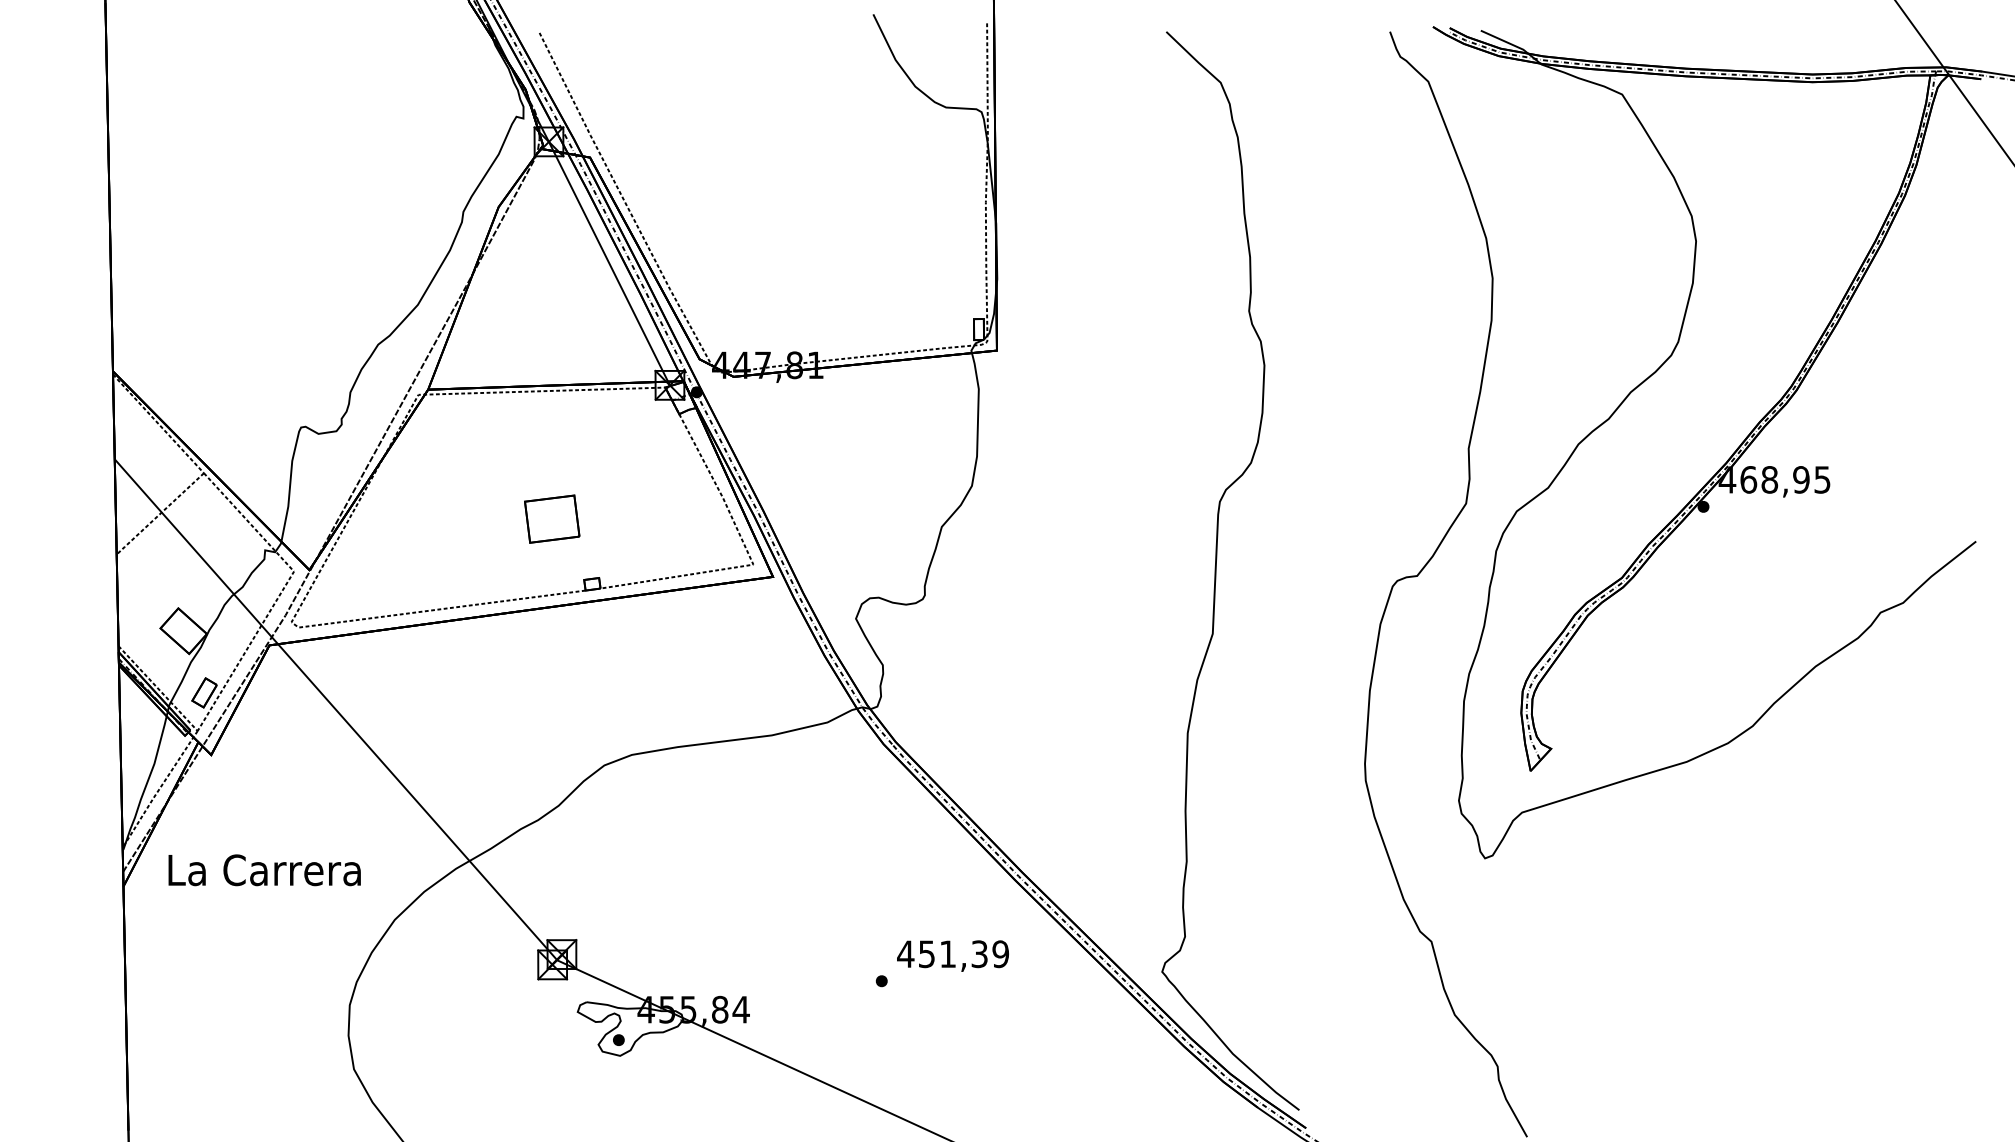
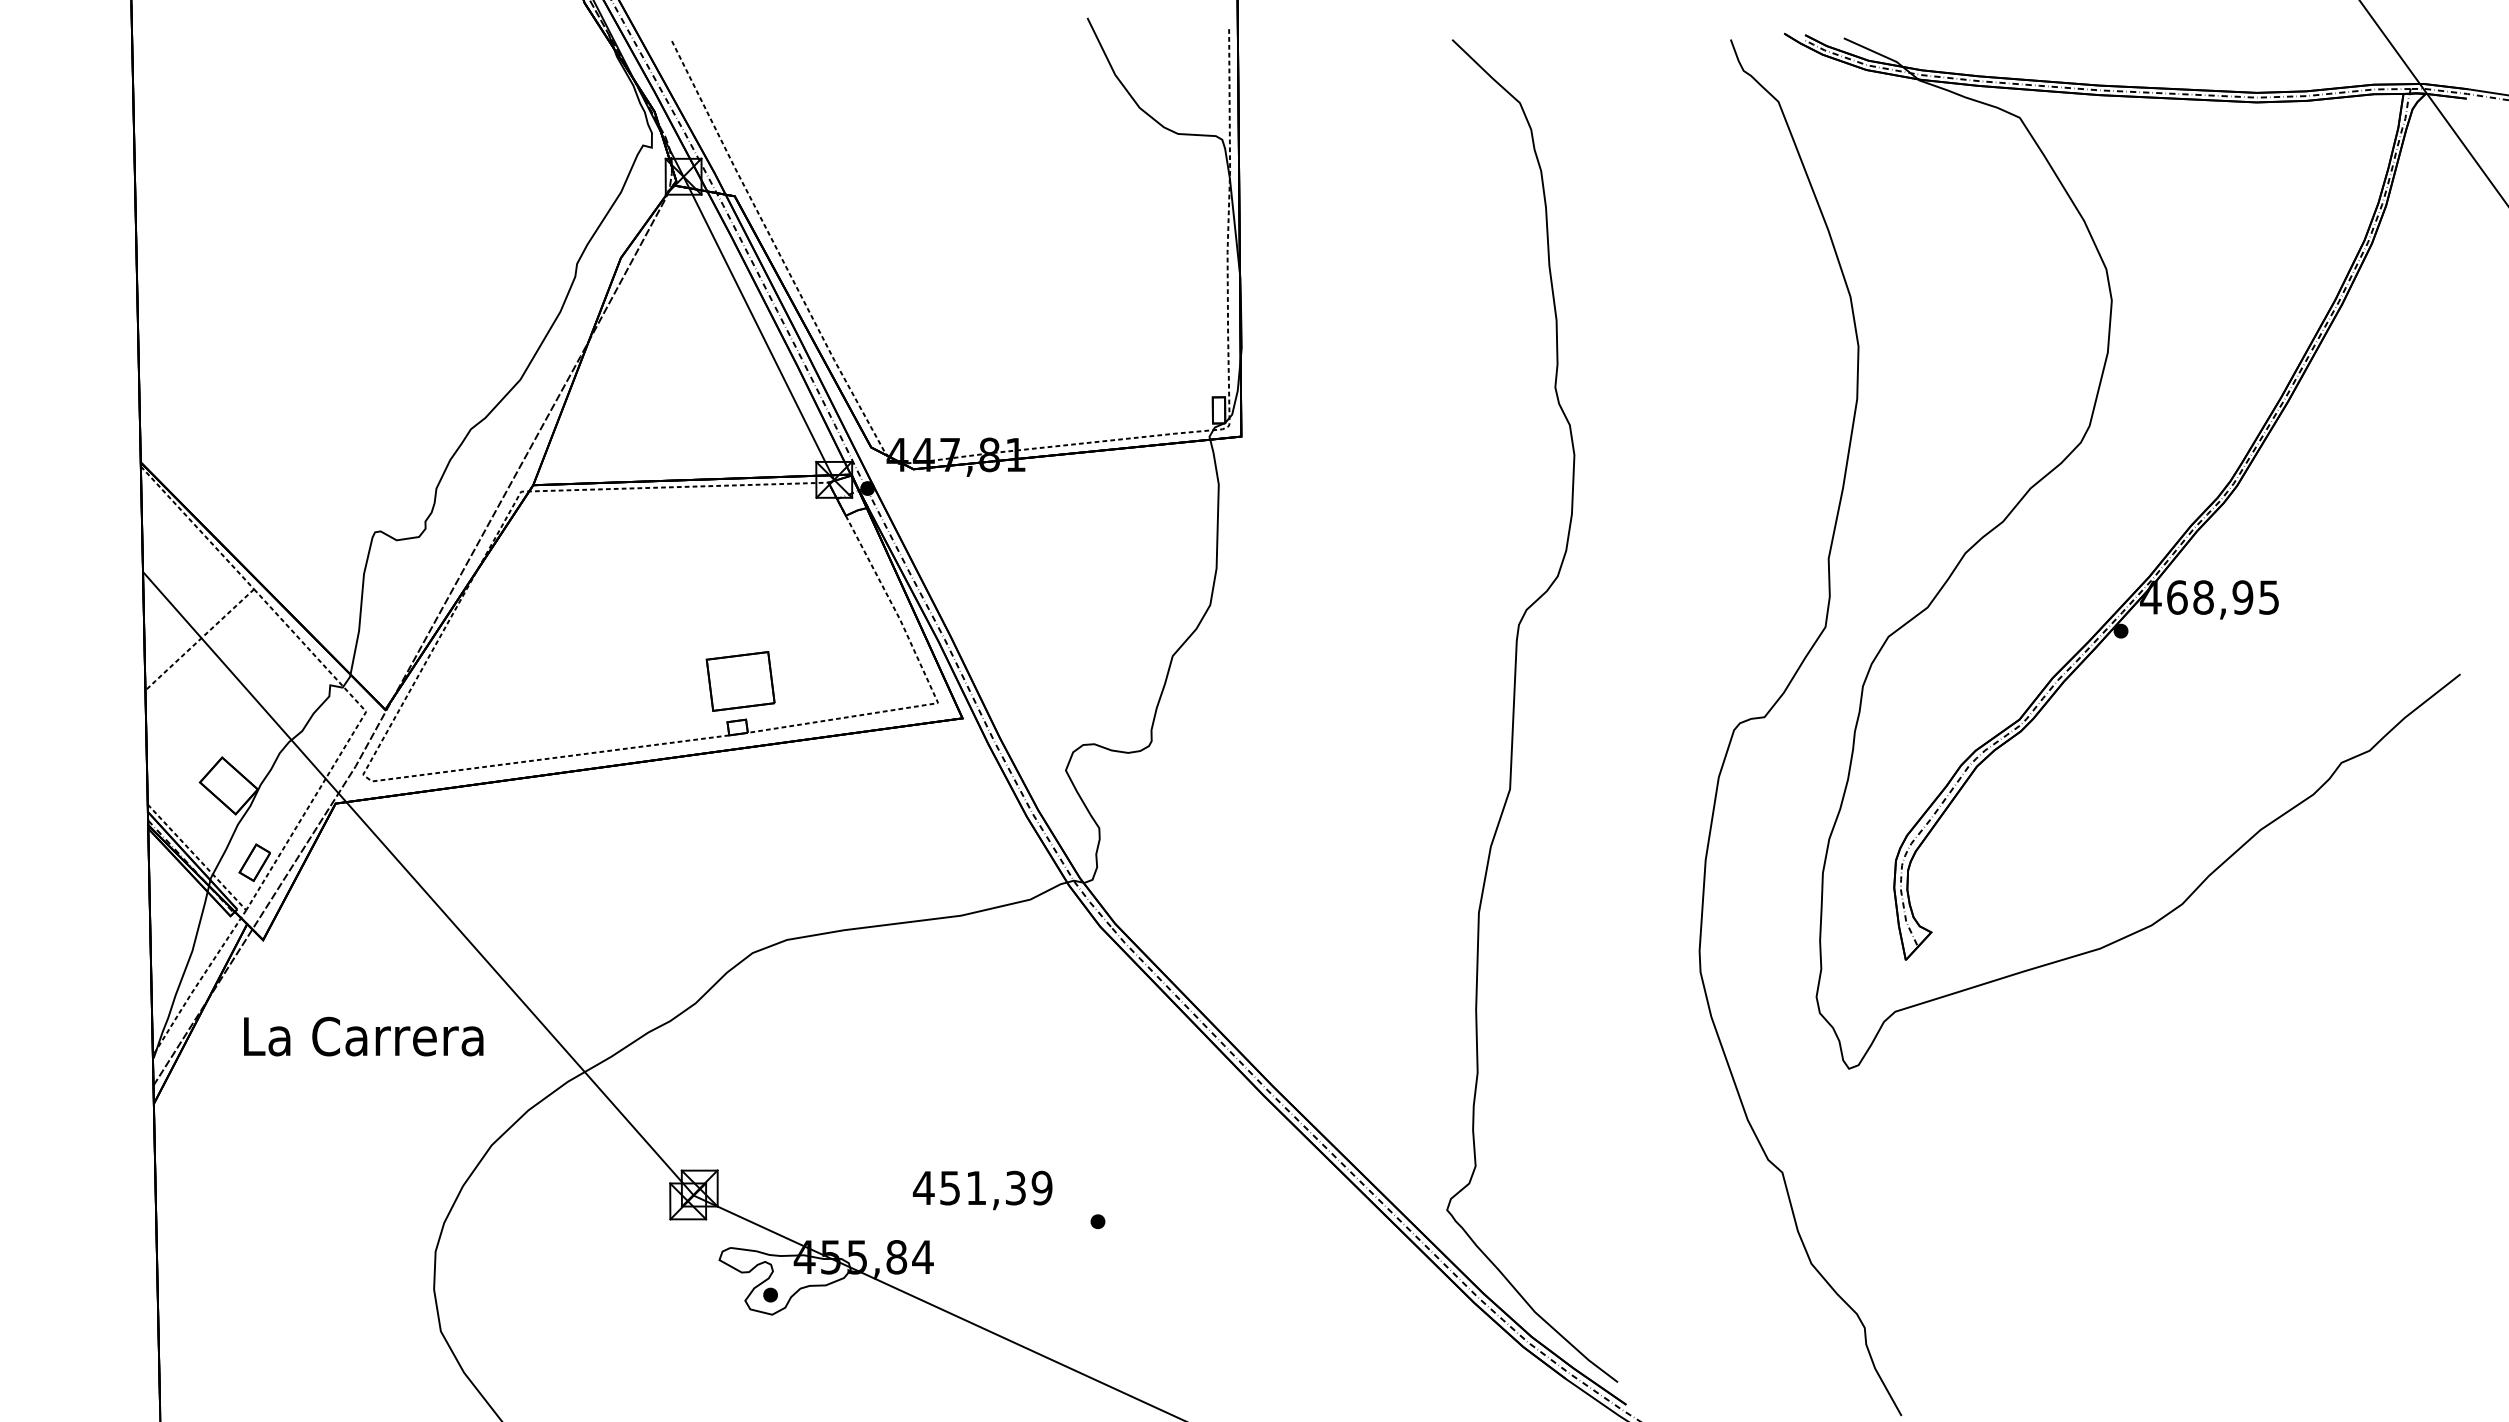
part: (552, 519) -> (740, 681), moved
text: (264, 870) -> (363, 1036), moved
text: (952, 956) -> (982, 1190), moved

